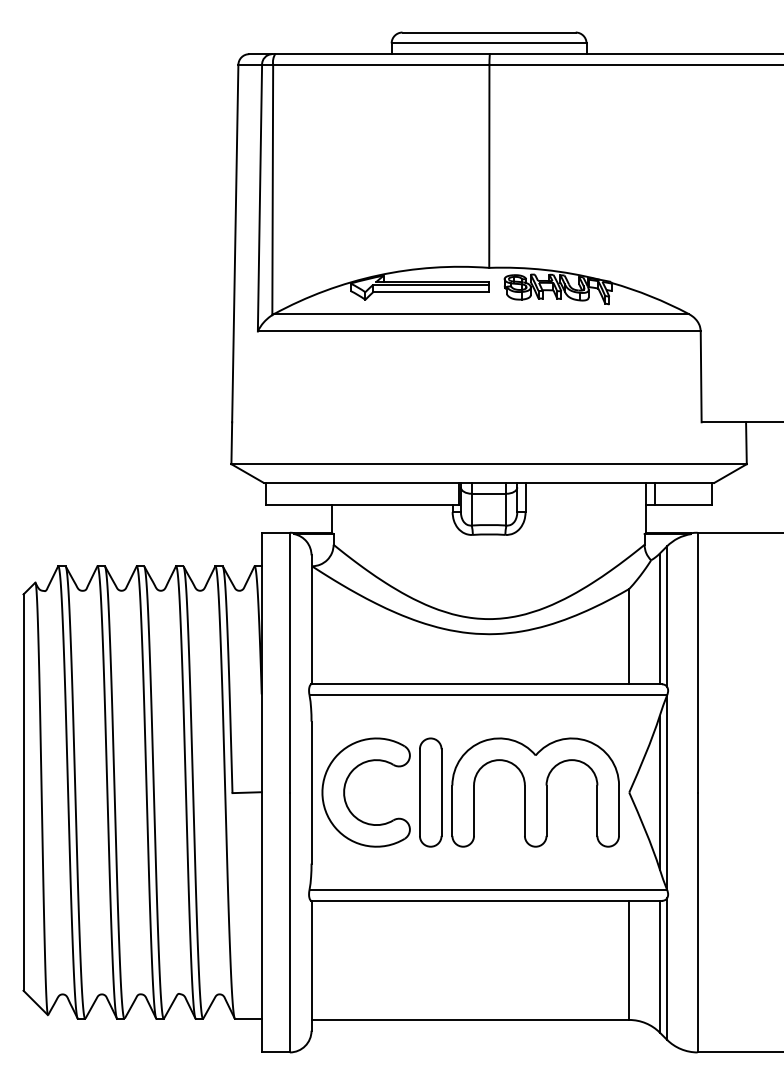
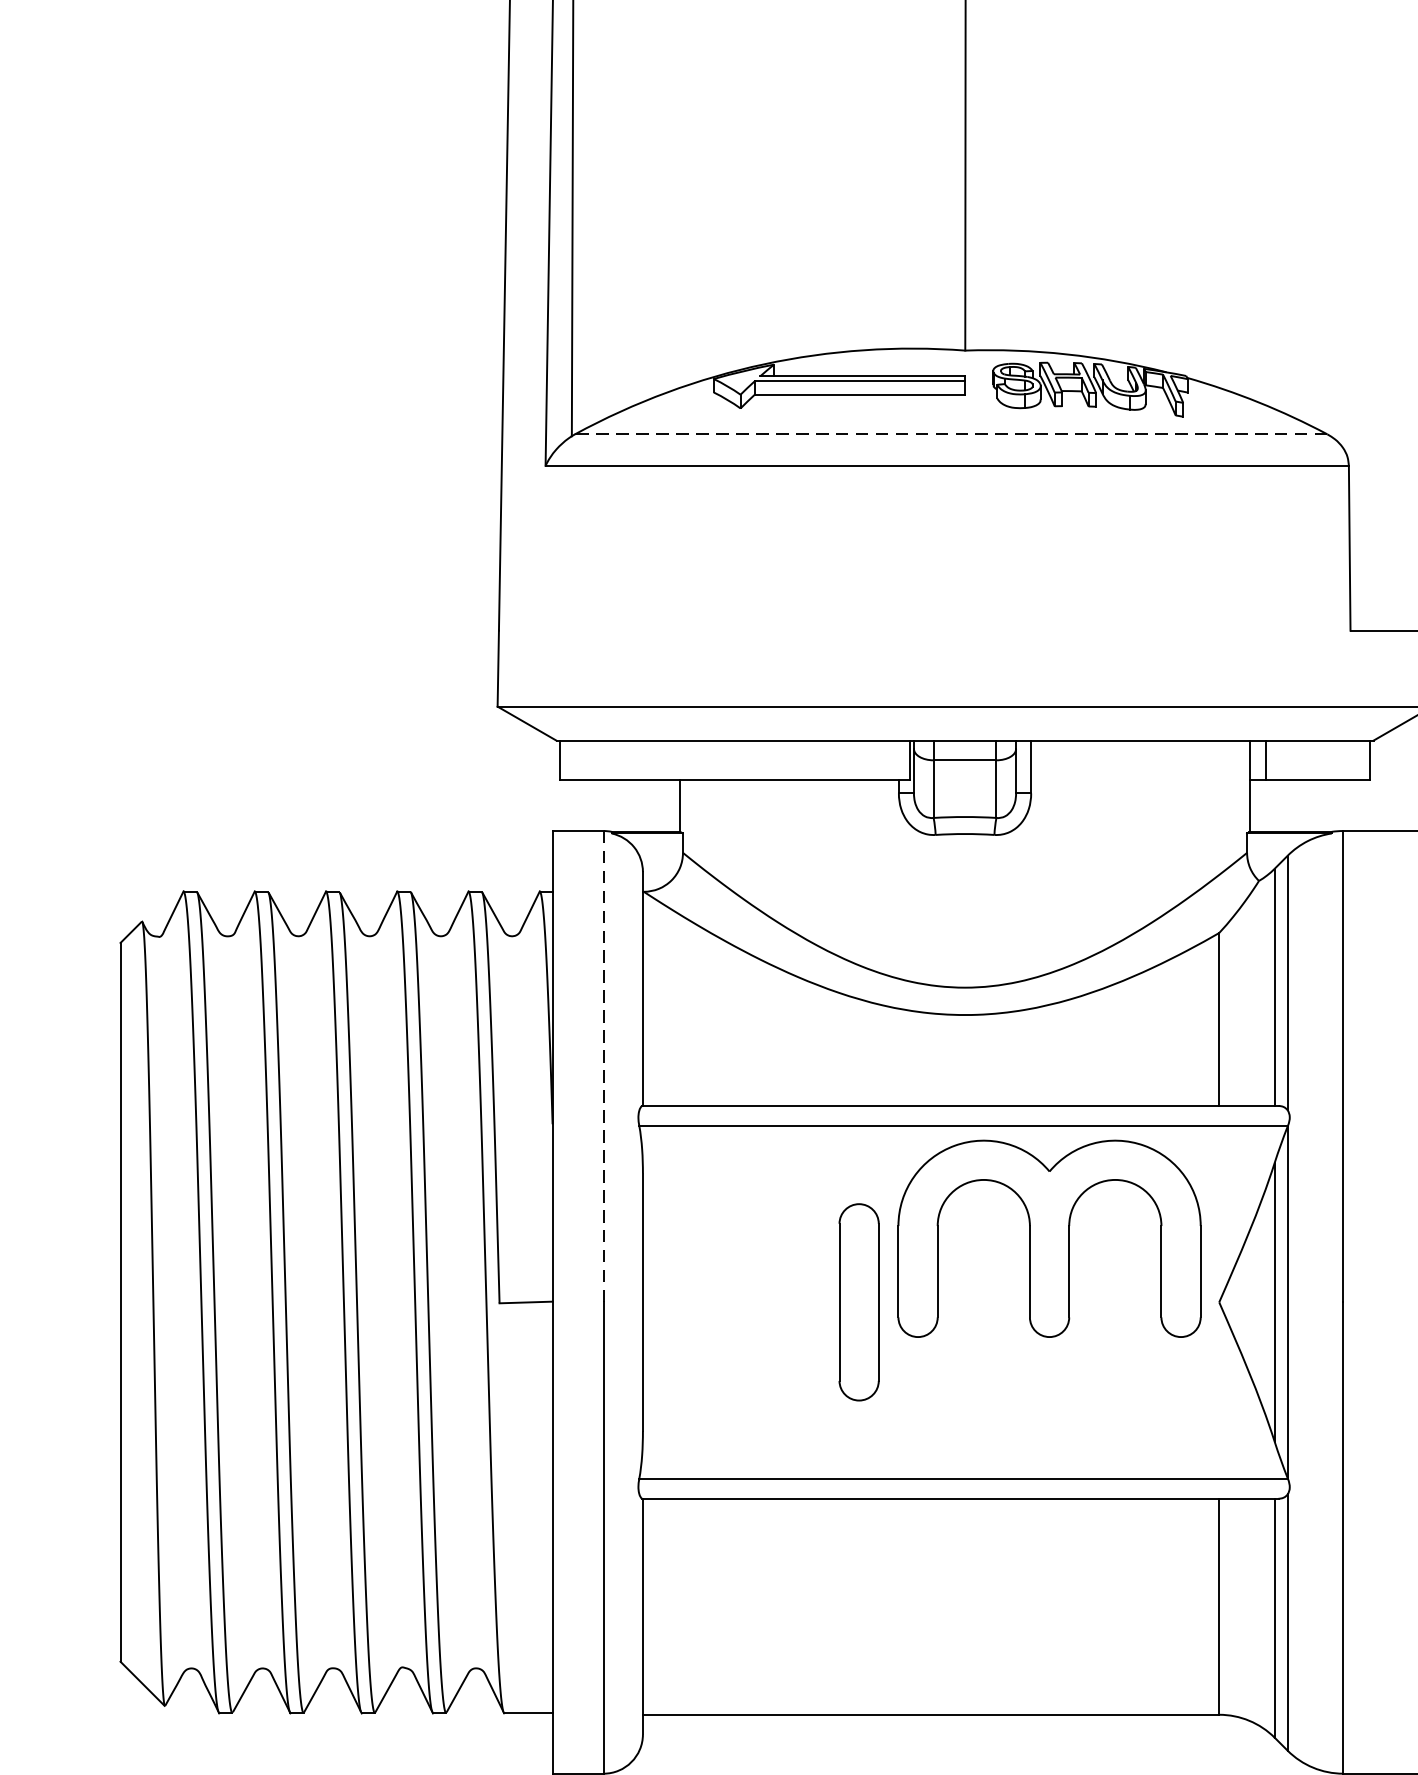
line: (480, 314) -> (949, 435), solid -> dashed
line: (289, 662) -> (602, 1066), solid -> dashed
part: (345, 792) -> (704, 1302), removed
part: (535, 792) -> (1049, 1238), moved

